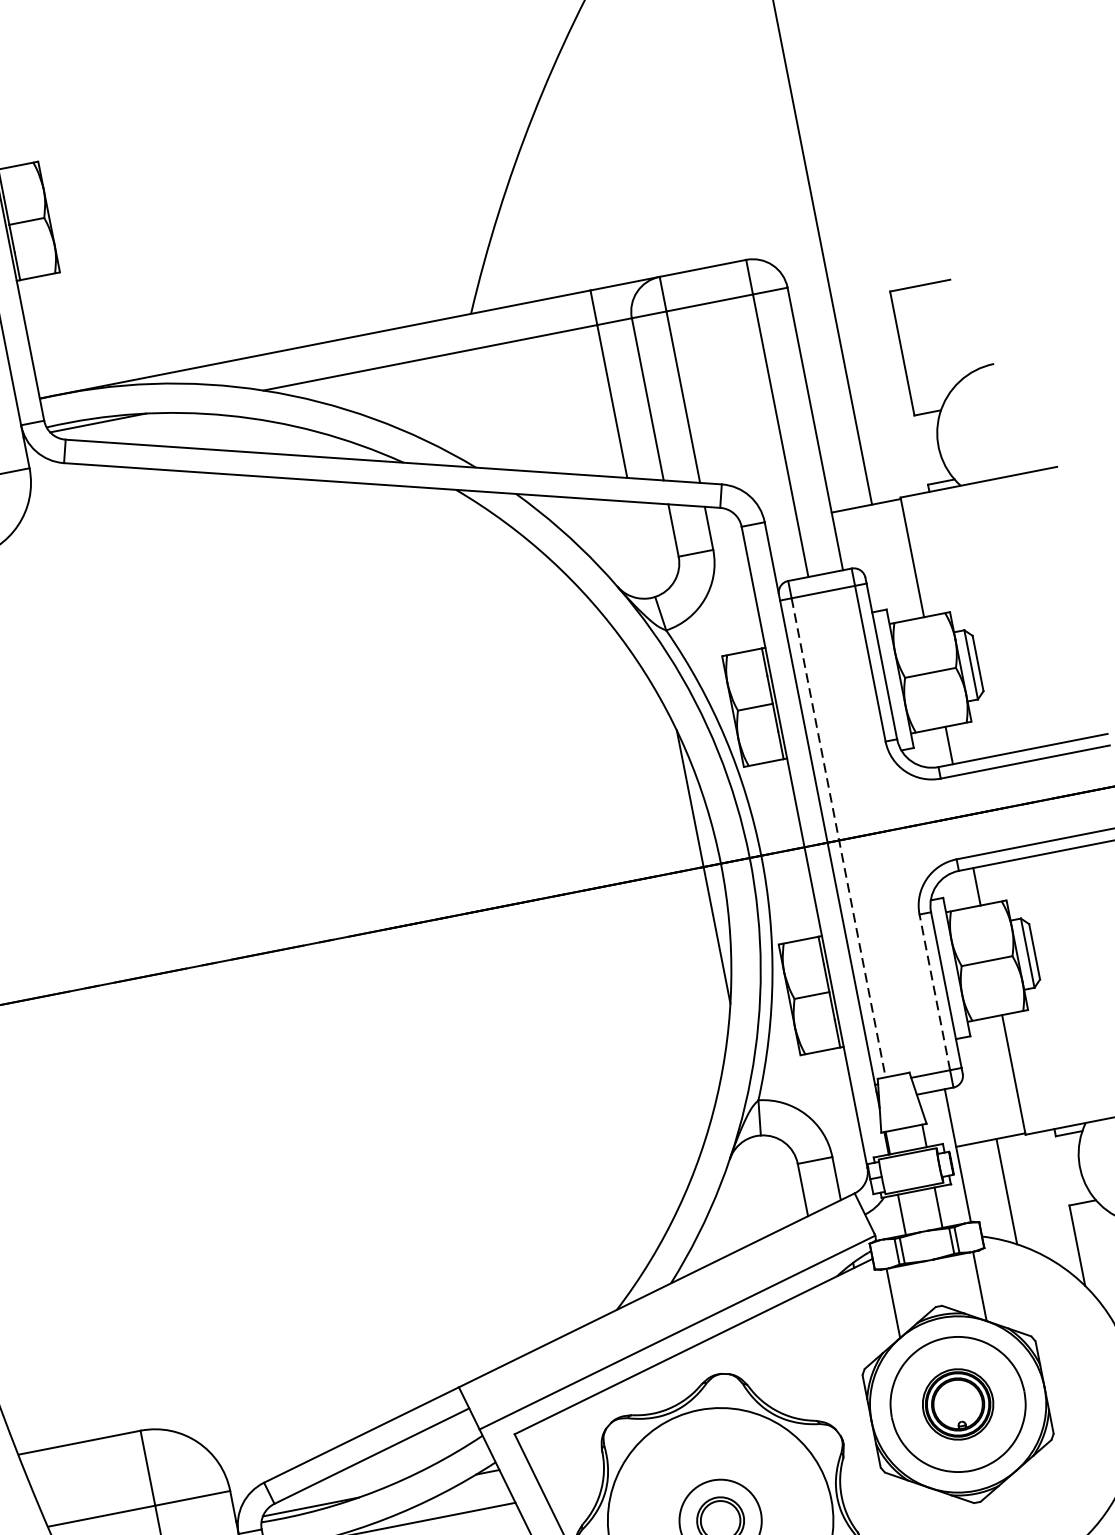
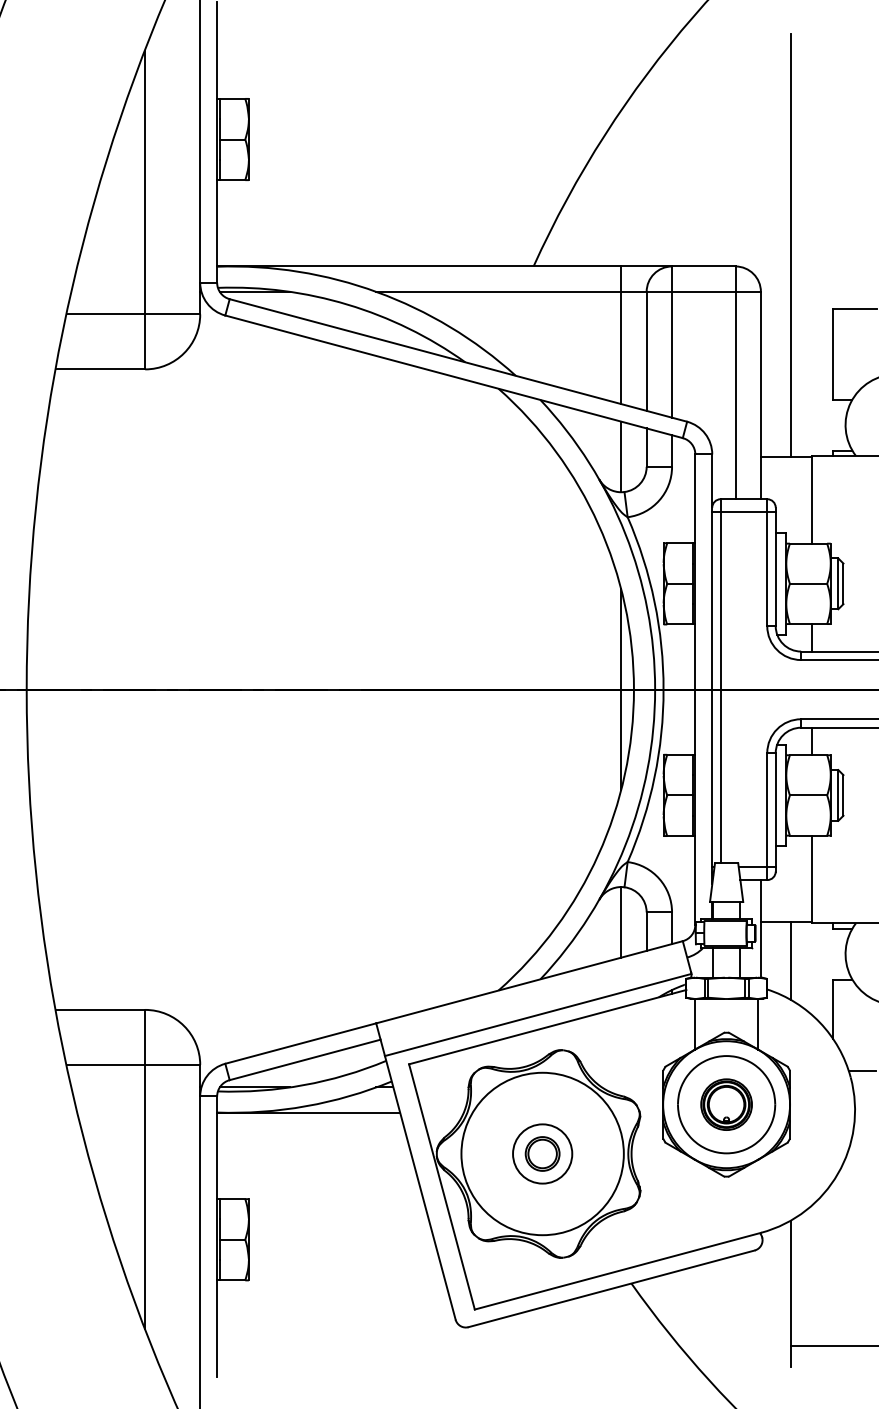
line: (641, 549) -> (621, 456), added
line: (838, 837) -> (720, 687), dashed -> solid
line: (934, 991) -> (767, 809), dashed -> solid
line: (766, 1184) -> (621, 922), added

